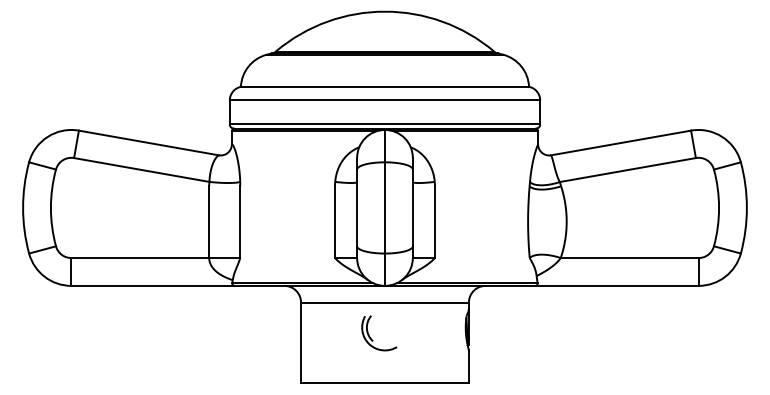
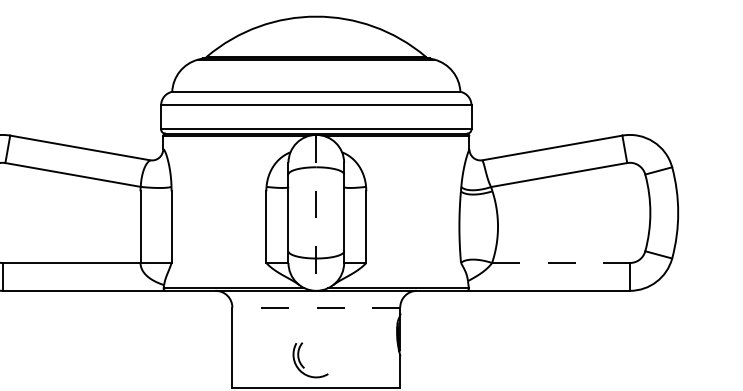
line: (385, 207) -> (316, 212), solid -> dashed
line: (629, 258) -> (560, 263), solid -> dashed
line: (385, 302) -> (316, 307), solid -> dashed
part: (372, 339) -> (303, 366), moved

